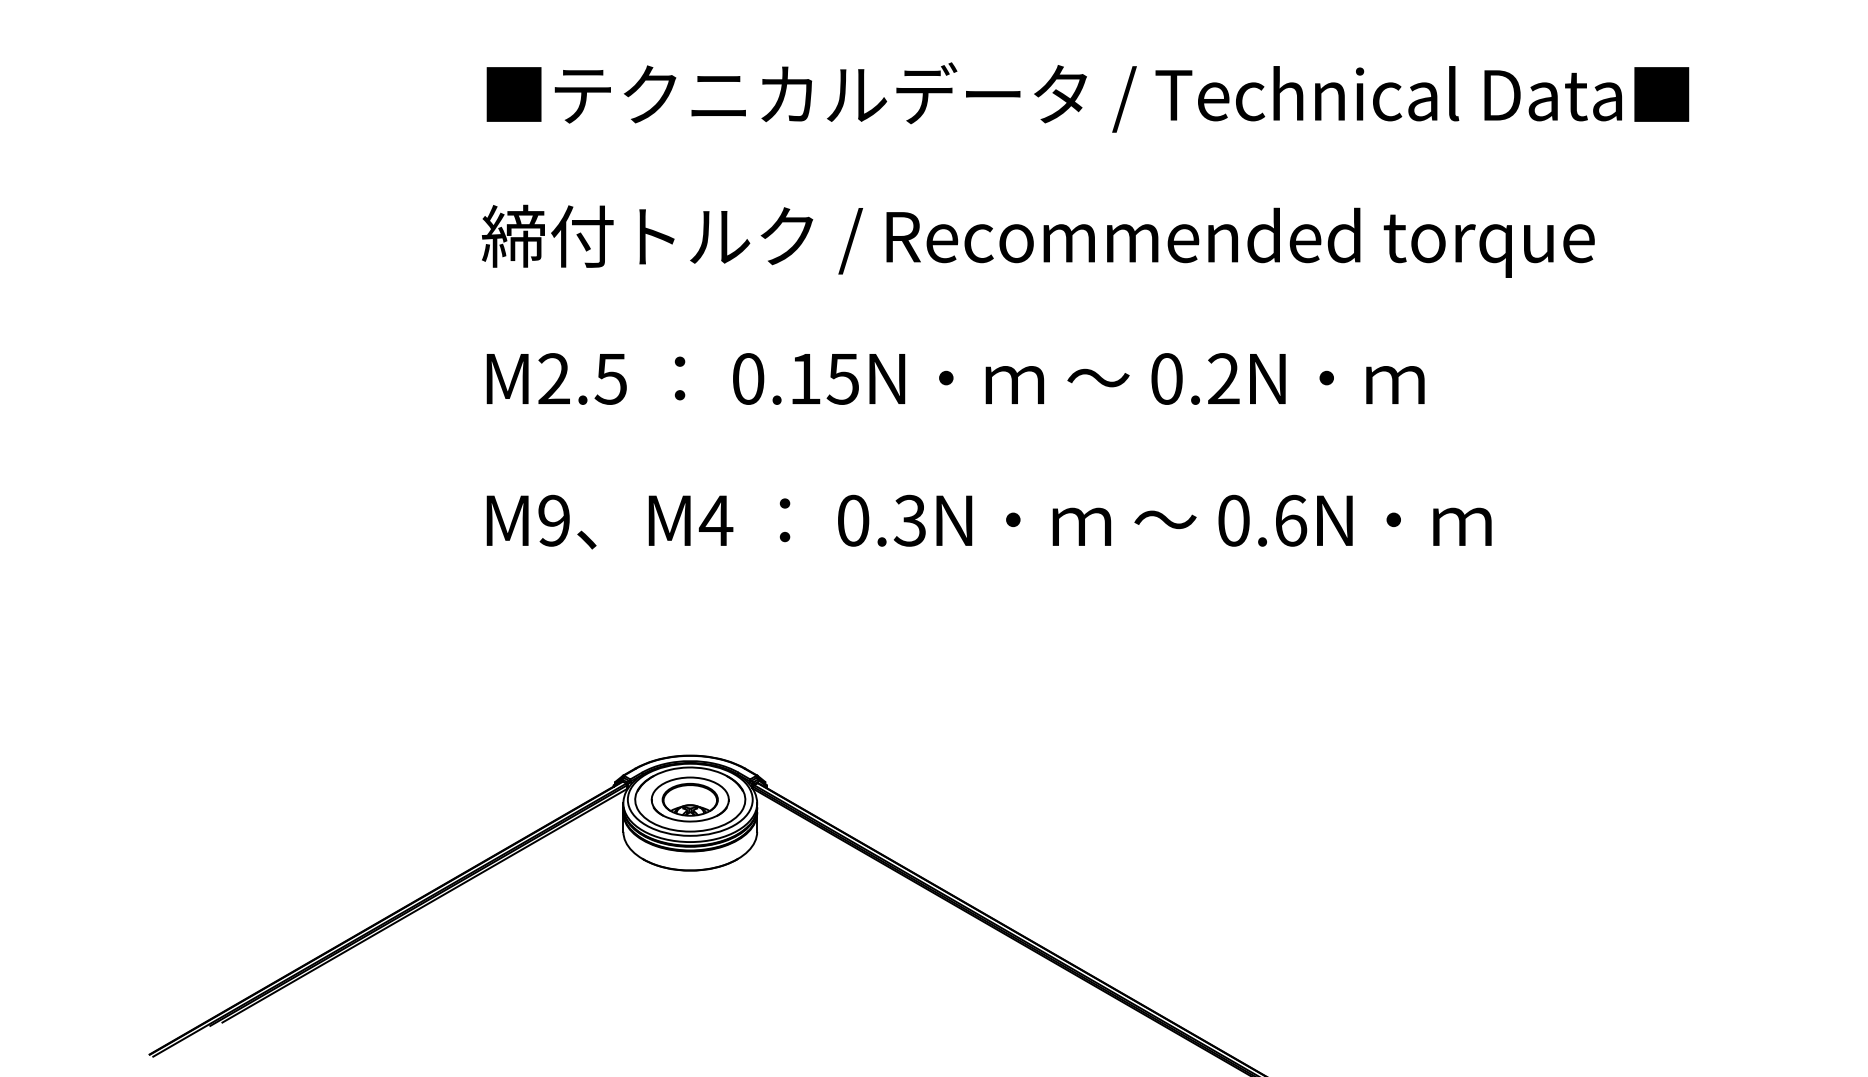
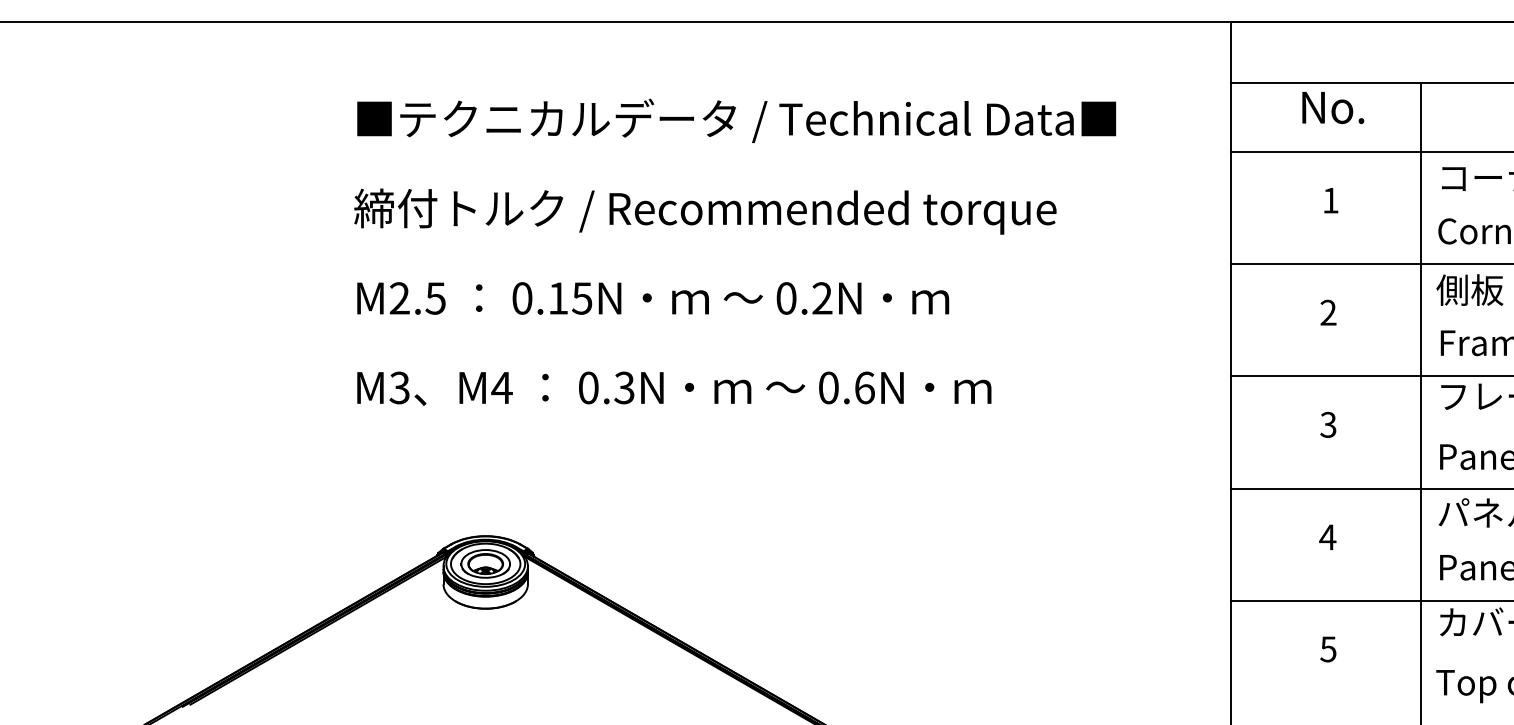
text: (553, 520) -> (399, 387), M9 -> M3

